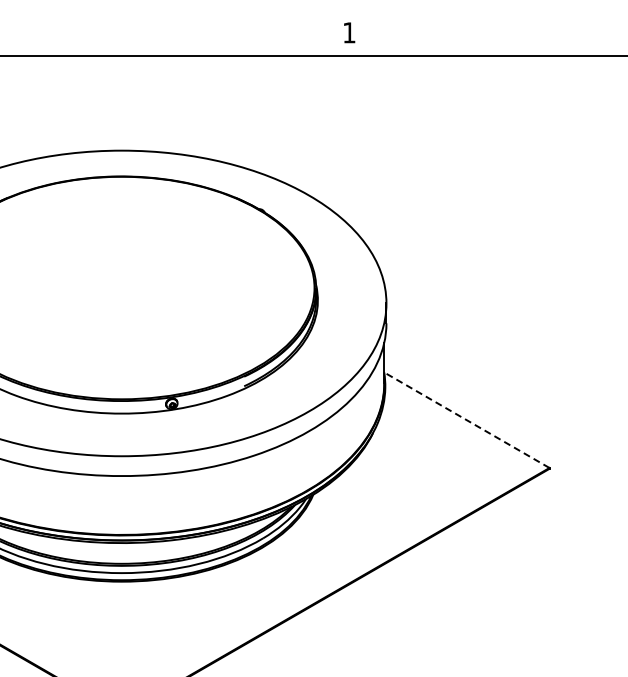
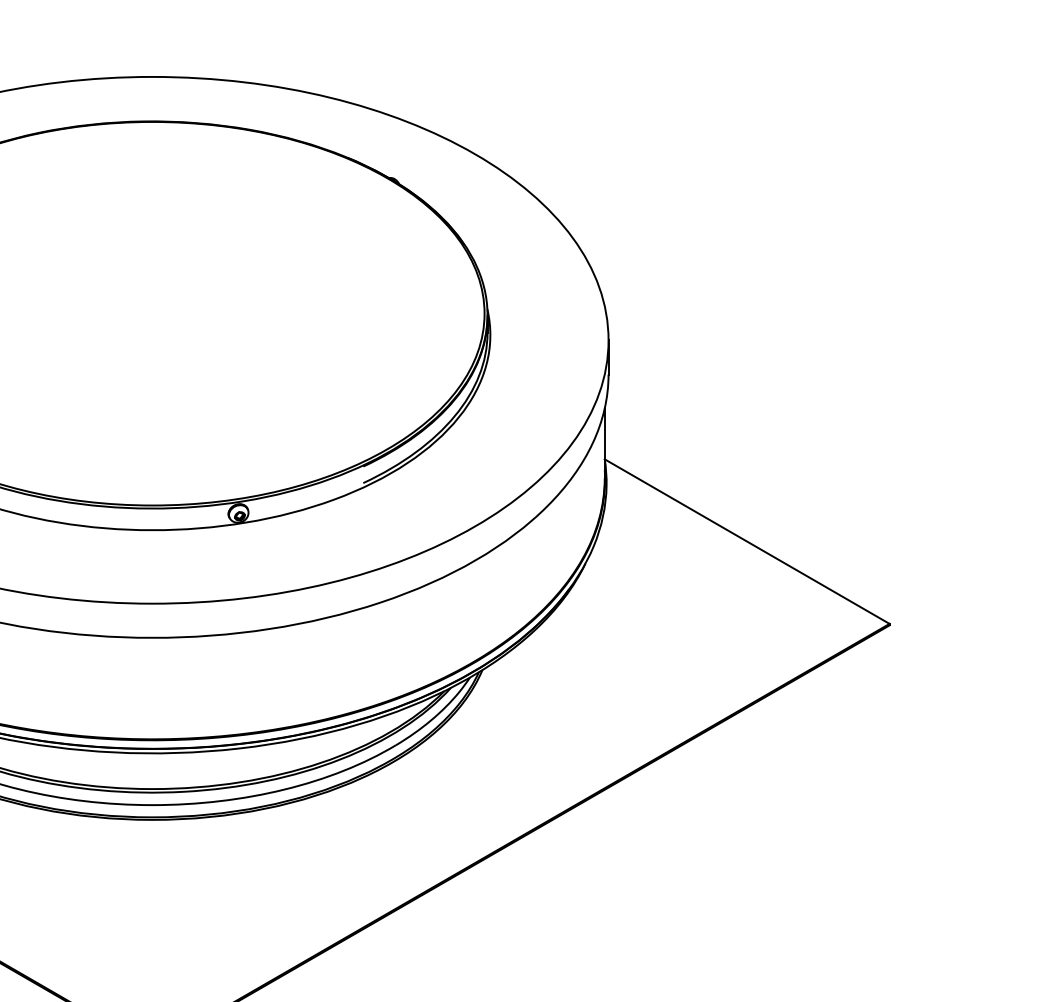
line: (466, 419) -> (746, 540), dashed -> solid

